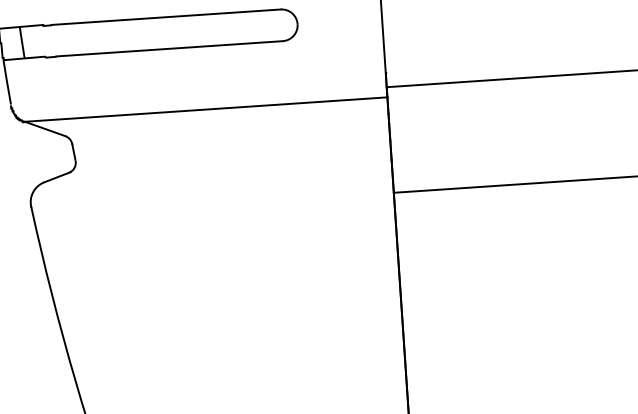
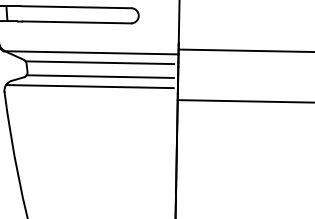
line: (223, 128) -> (99, 62), added
line: (226, 157) -> (99, 76), added
line: (207, 180) -> (89, 86), added

